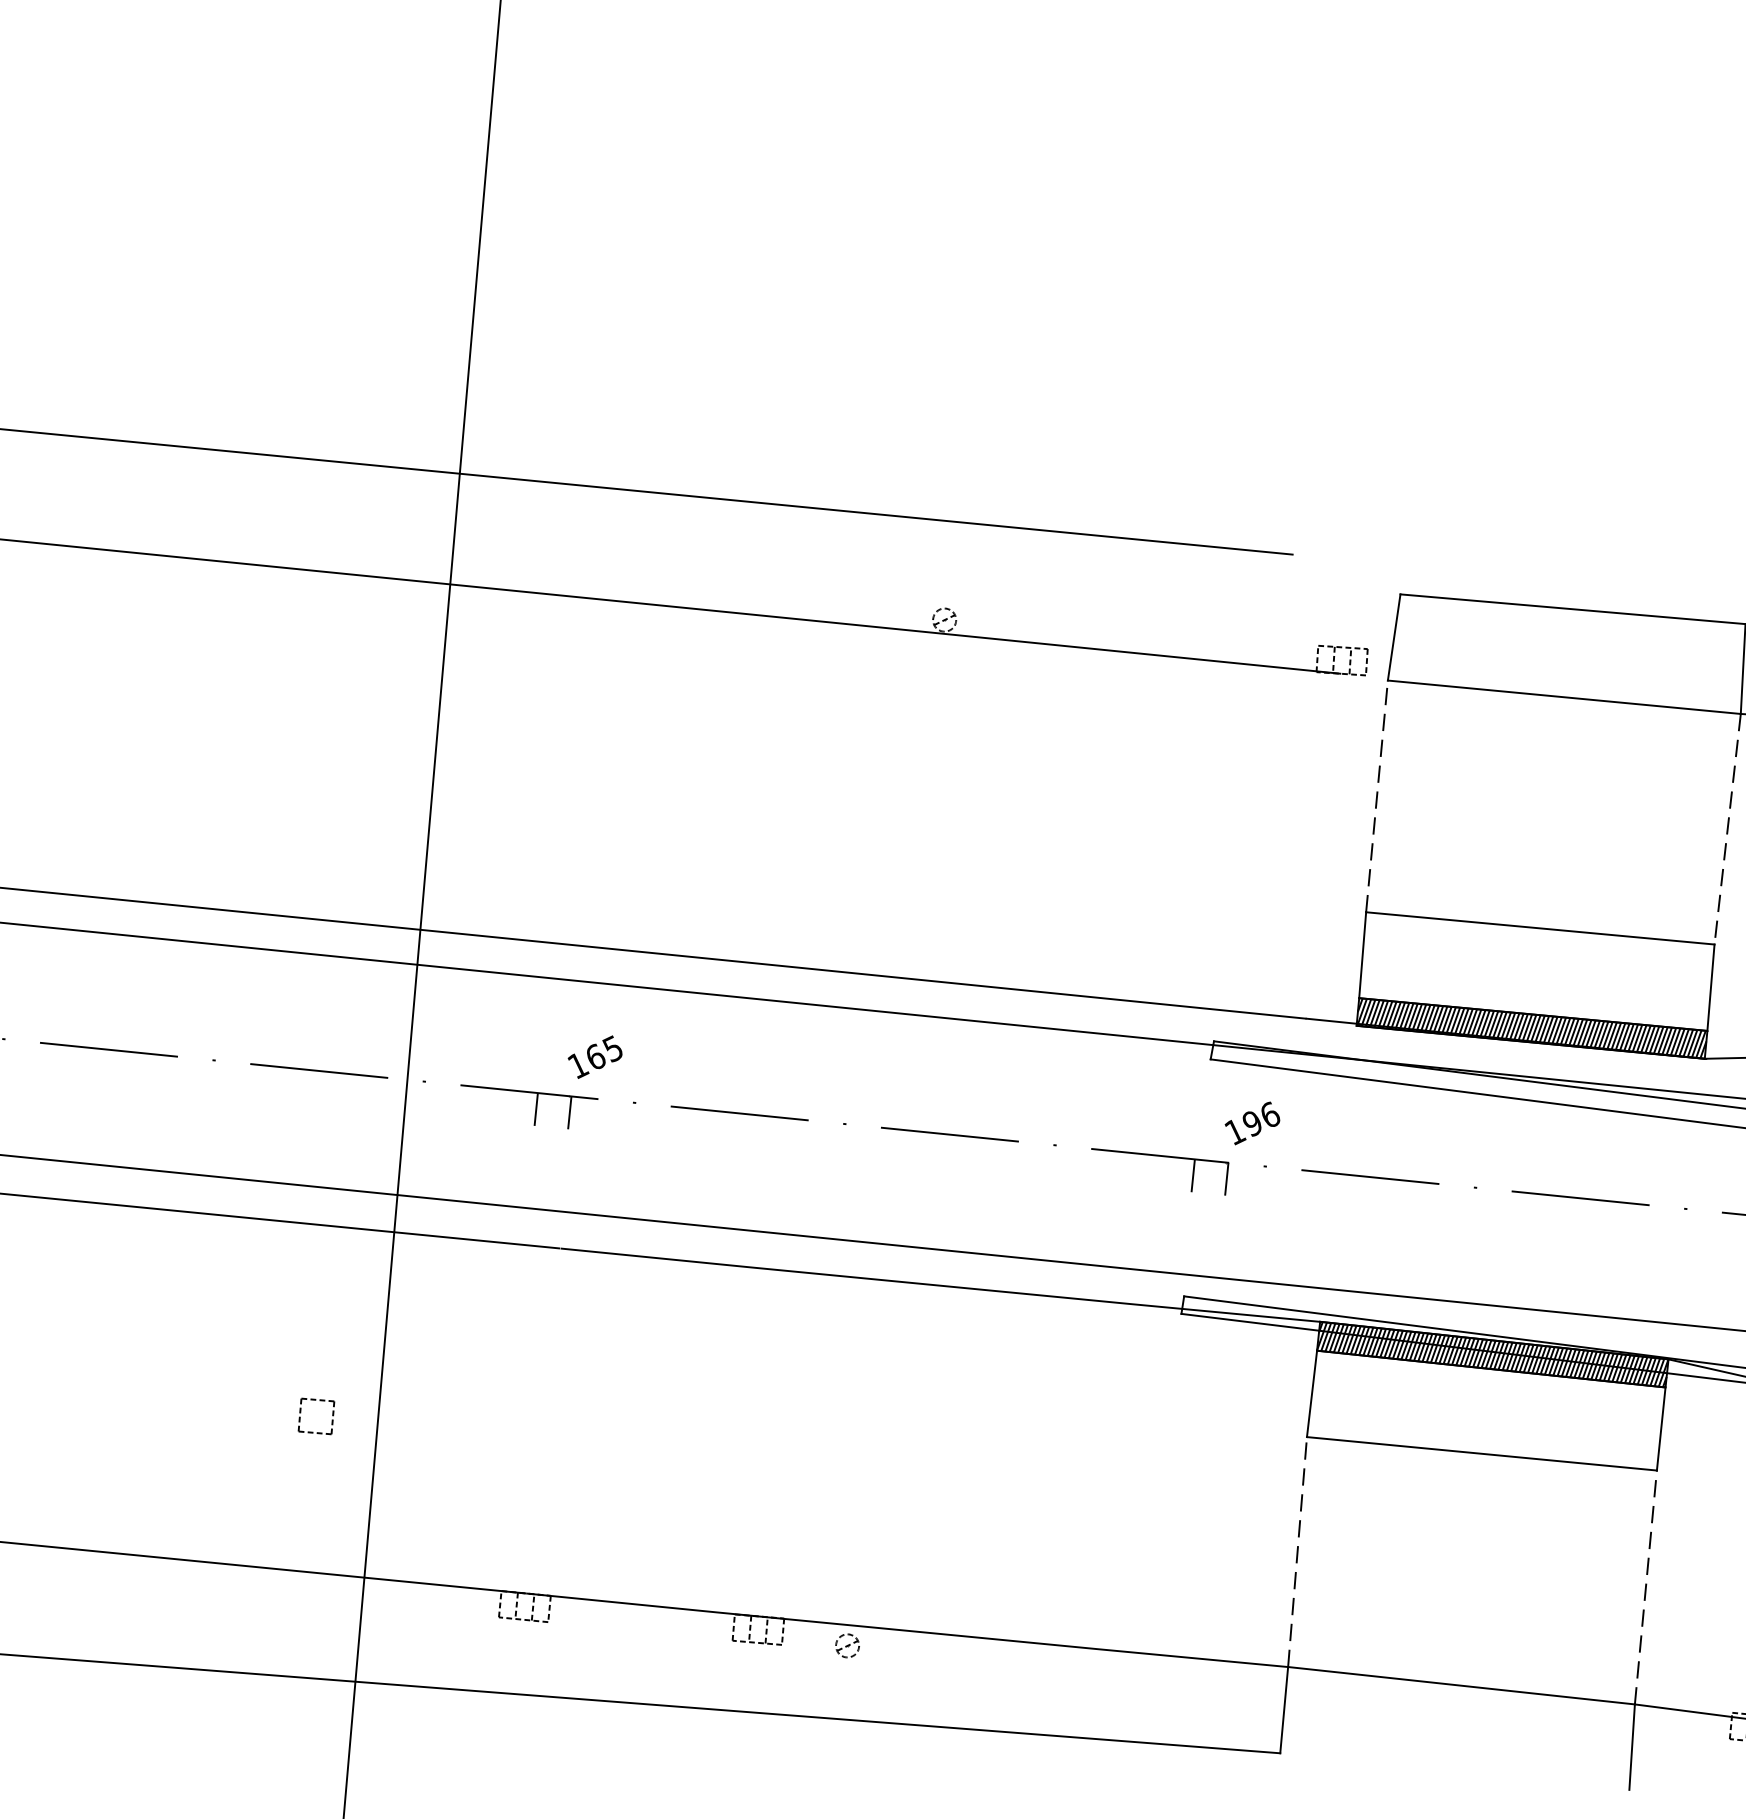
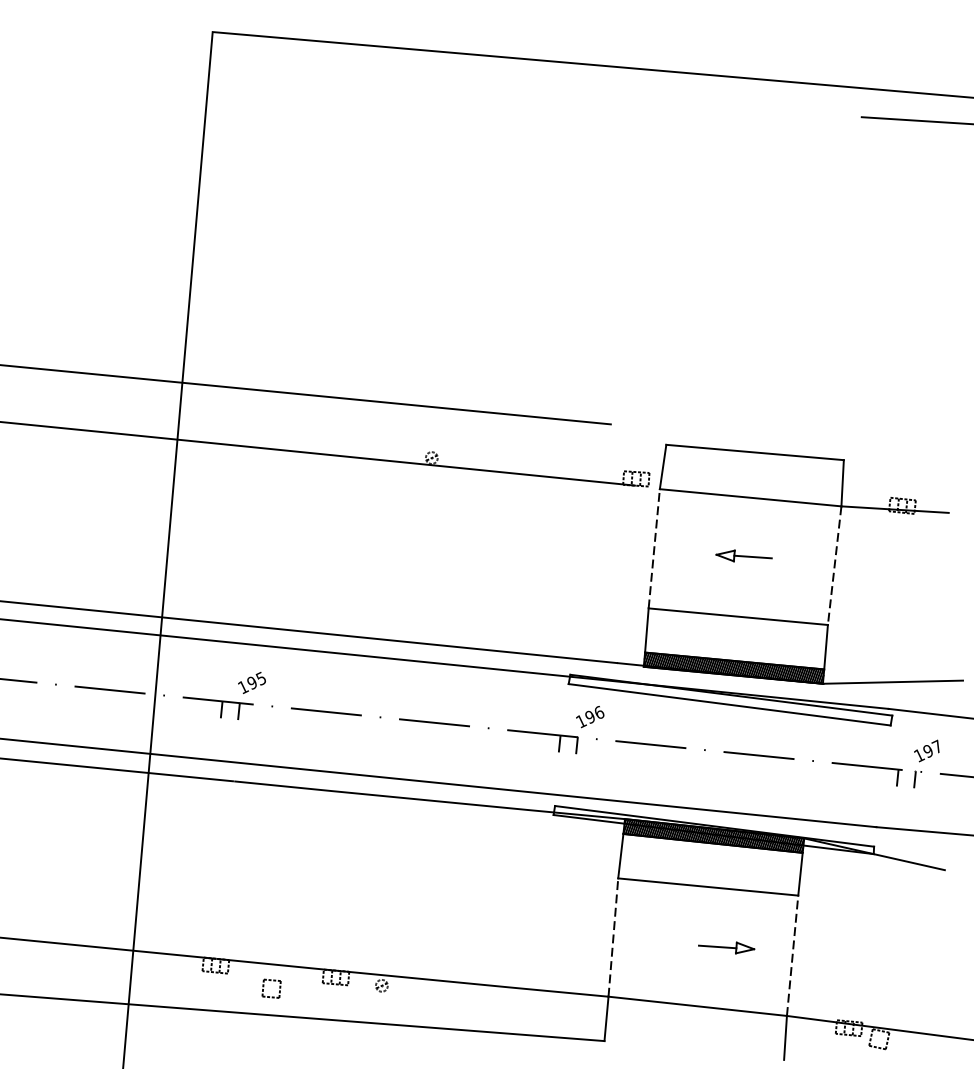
part: (1550, 809) -> (743, 555), added
text: (596, 1056) -> (252, 682), 165 -> 195
part: (314, 1402) -> (270, 981), moved
part: (1517, 1571) -> (726, 947), added

